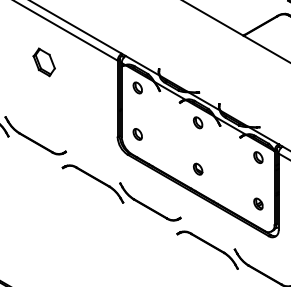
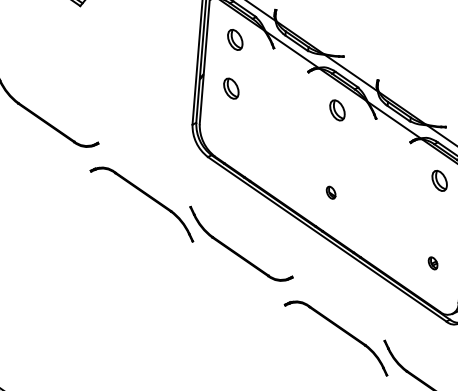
part: (137, 134) -> (230, 88), moved
part: (198, 168) -> (331, 191), size x0.6
part: (258, 203) -> (433, 262), size x0.6

